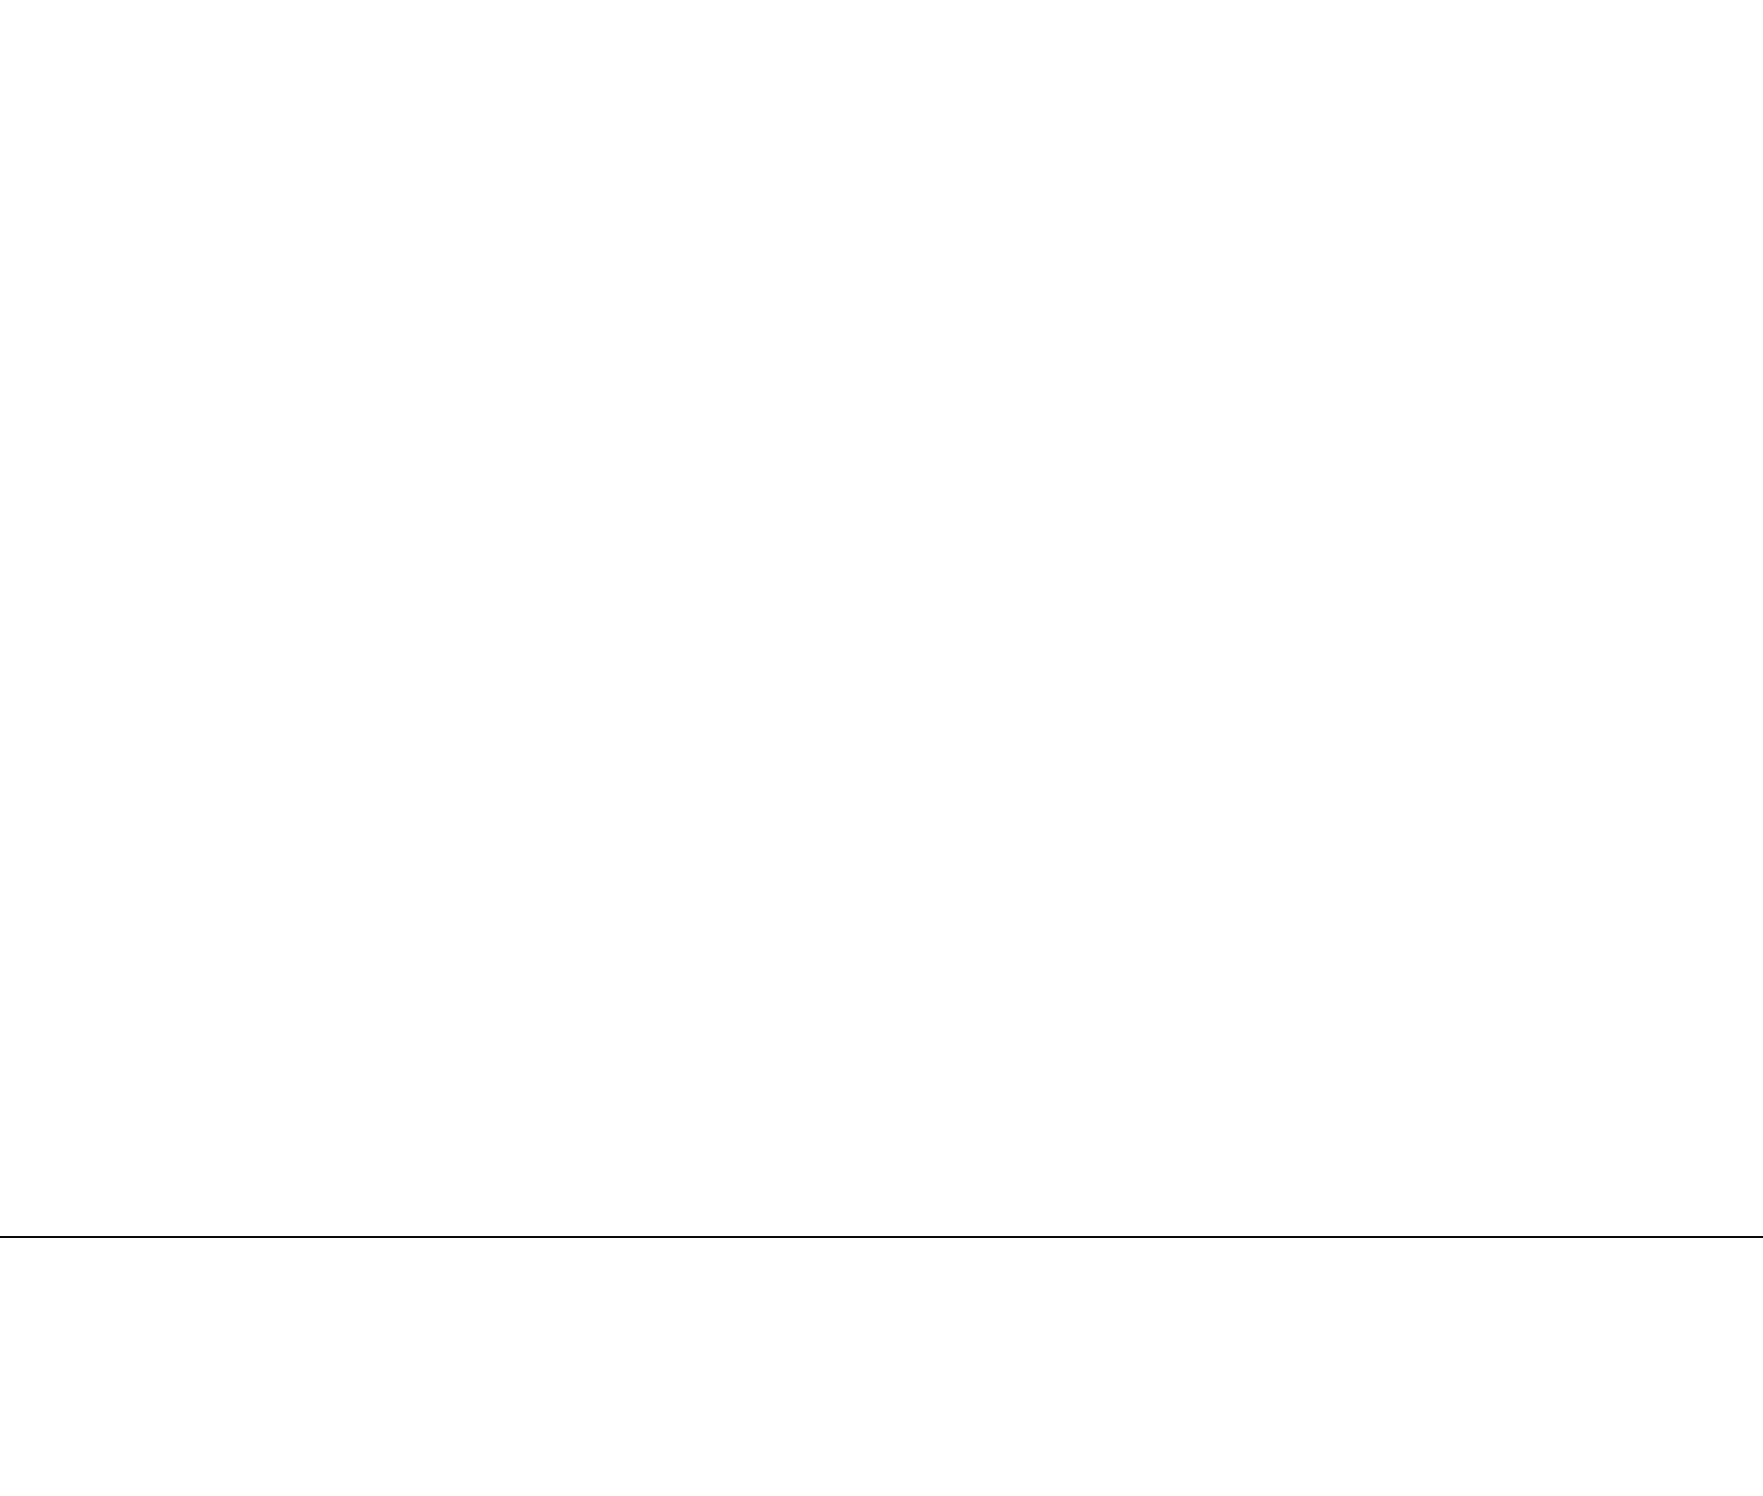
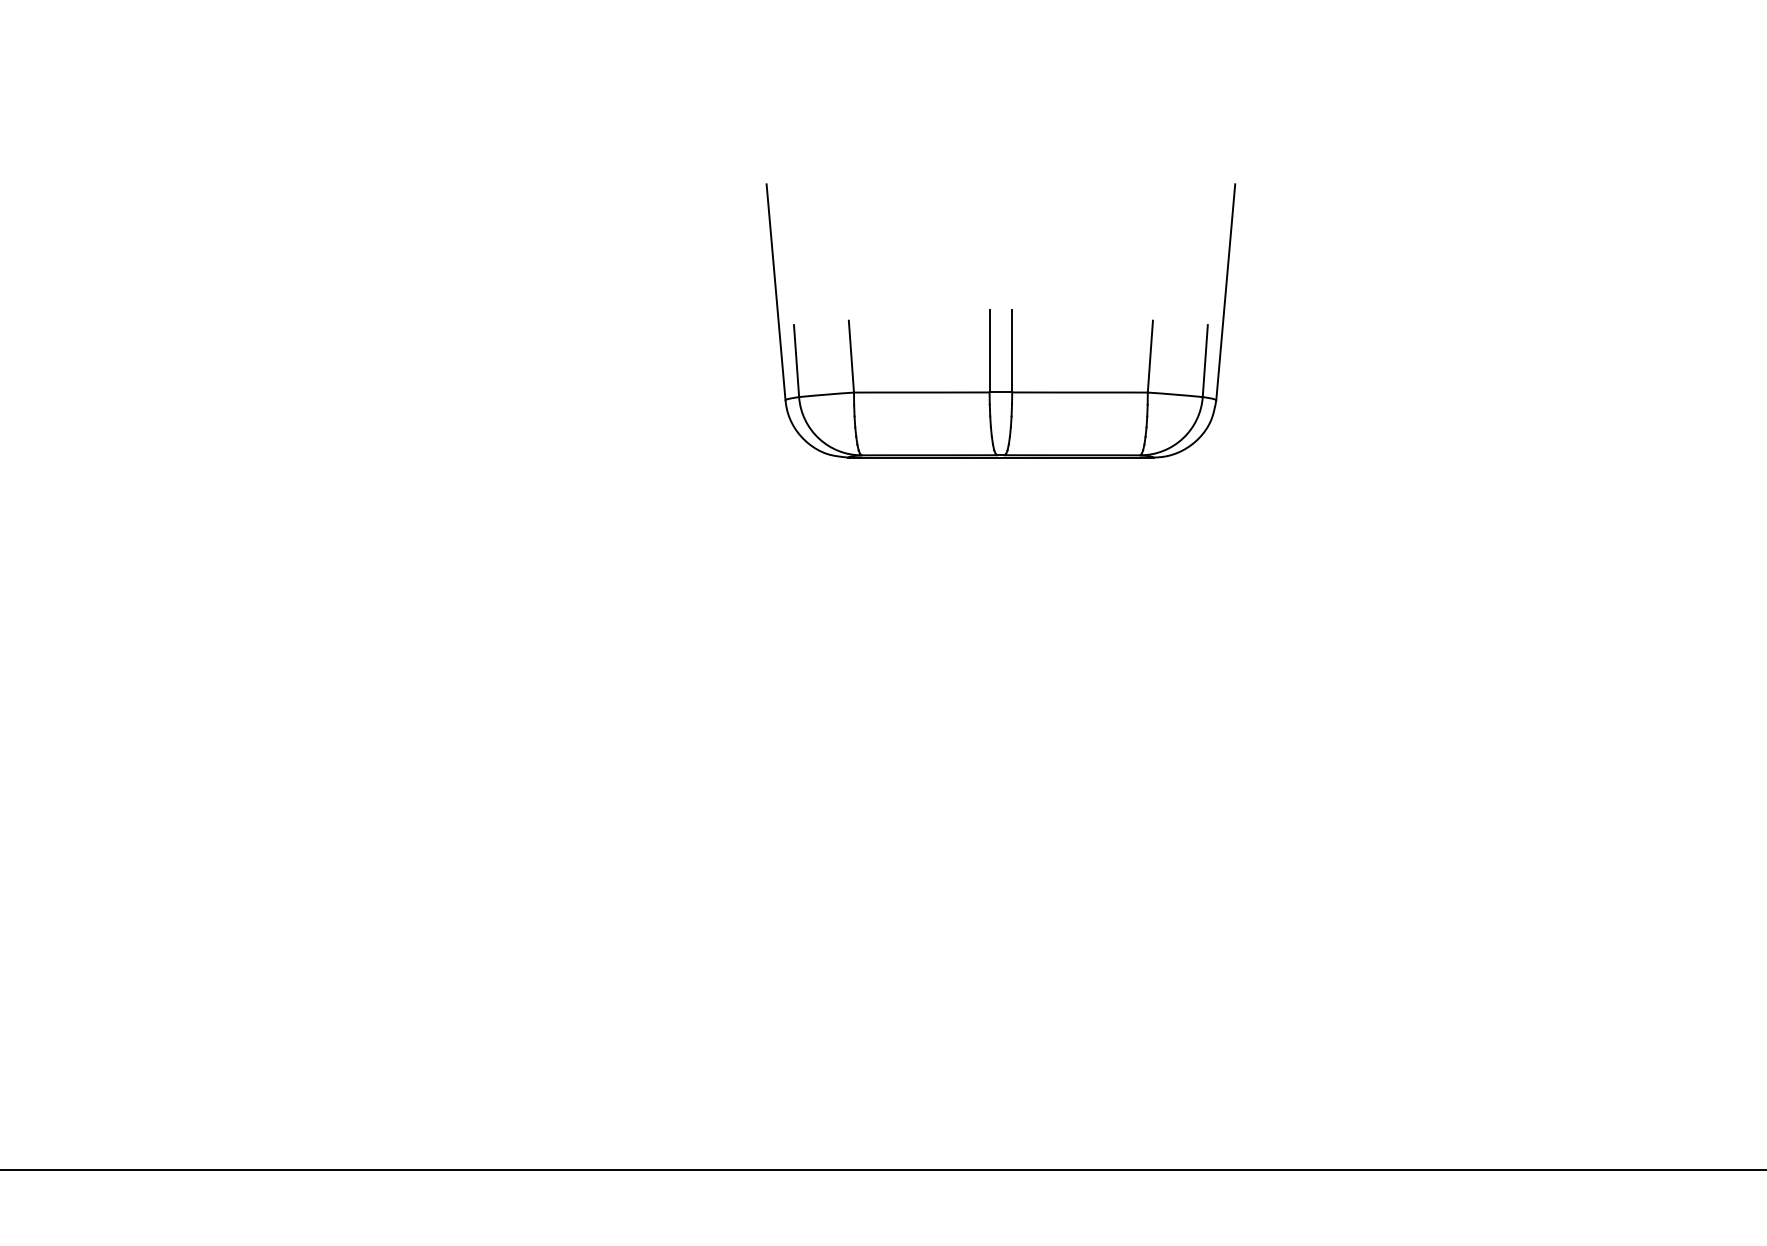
part: (1066, 394) -> (990, 320), added

